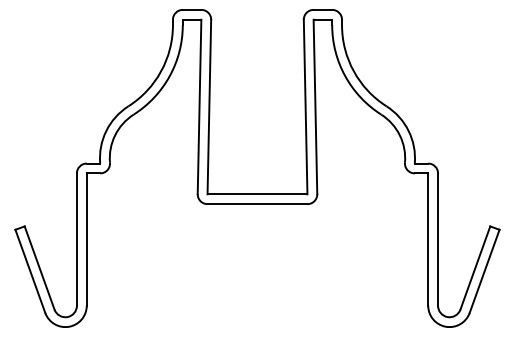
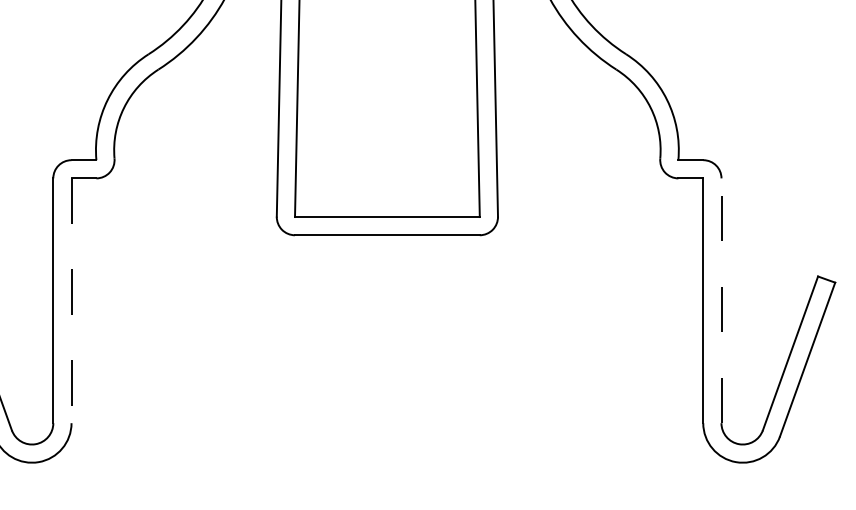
line: (438, 239) -> (722, 300), solid -> dashed
line: (86, 240) -> (71, 302), solid -> dashed

